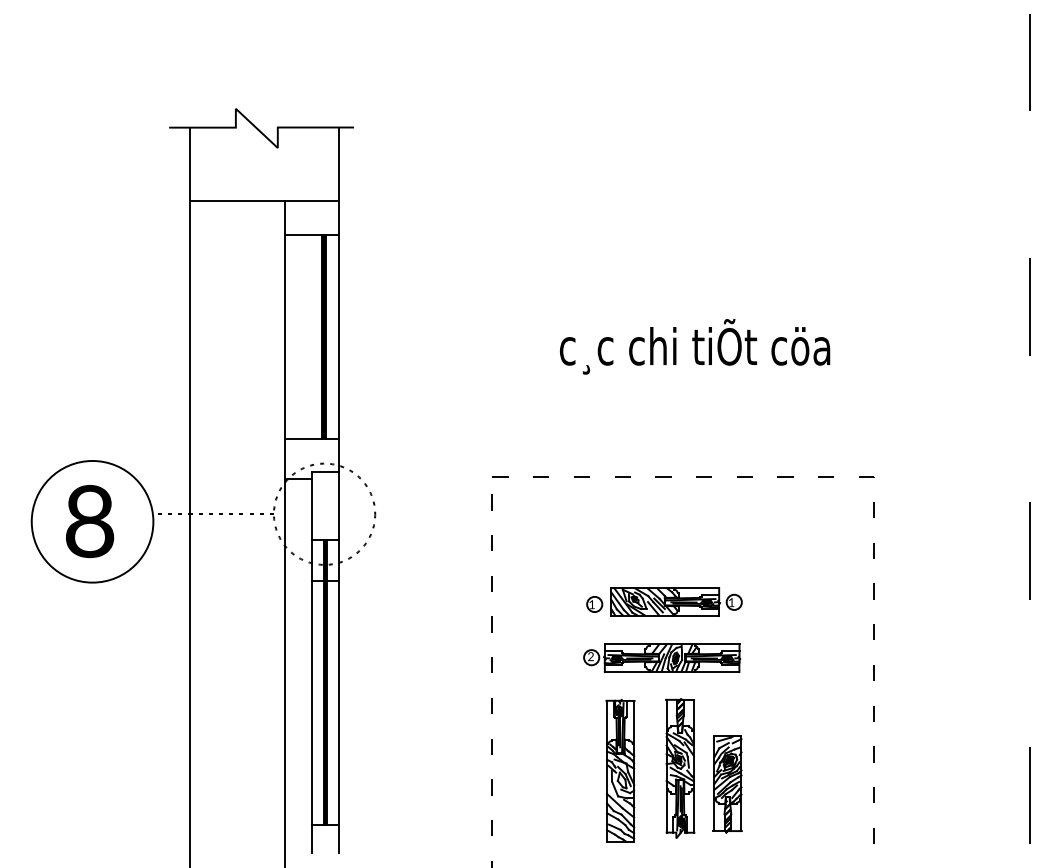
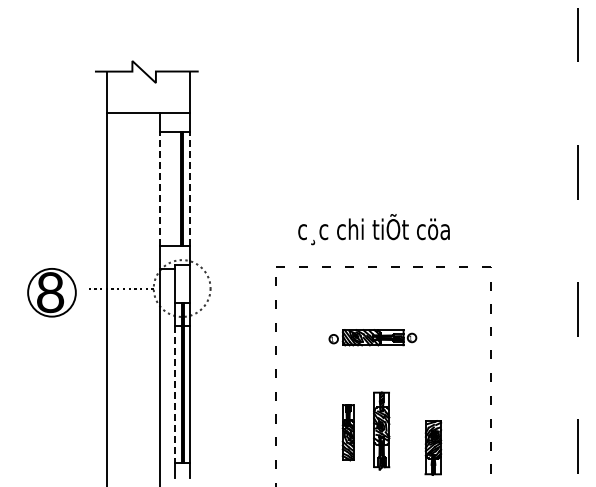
line: (284, 335) -> (159, 188), solid -> dashed
line: (339, 335) -> (190, 188), solid -> dashed
text: (694, 346) -> (373, 229), moved
circle: (91, 521) -> (51, 292), size x0.7
part: (661, 656) -> (371, 368), removed
line: (312, 703) -> (175, 394), solid -> dashed
part: (619, 770) -> (347, 432), size x0.7
part: (727, 783) -> (433, 447), moved

